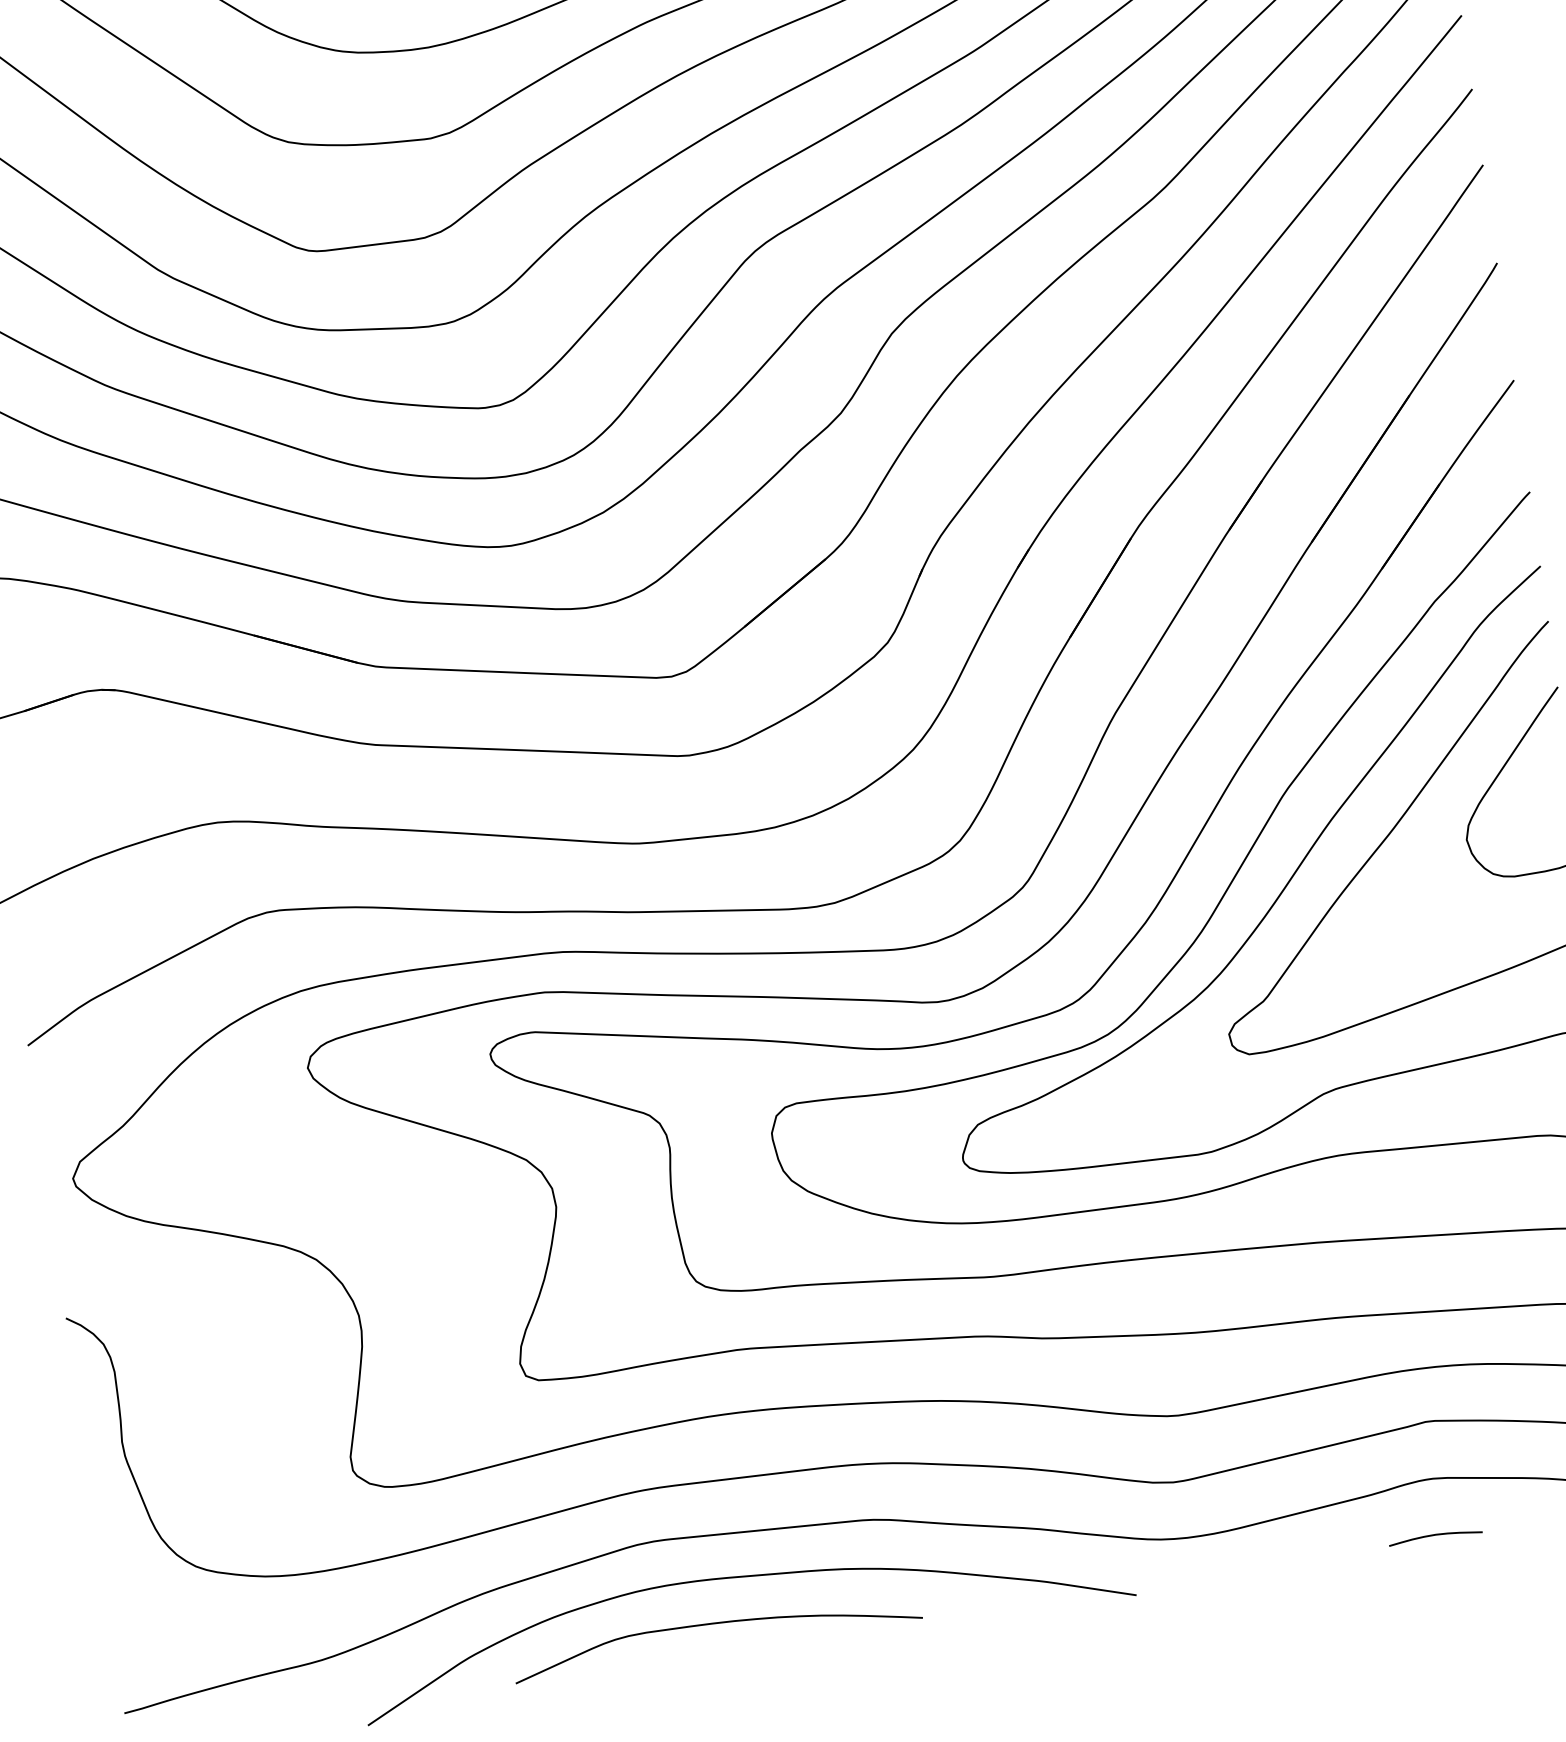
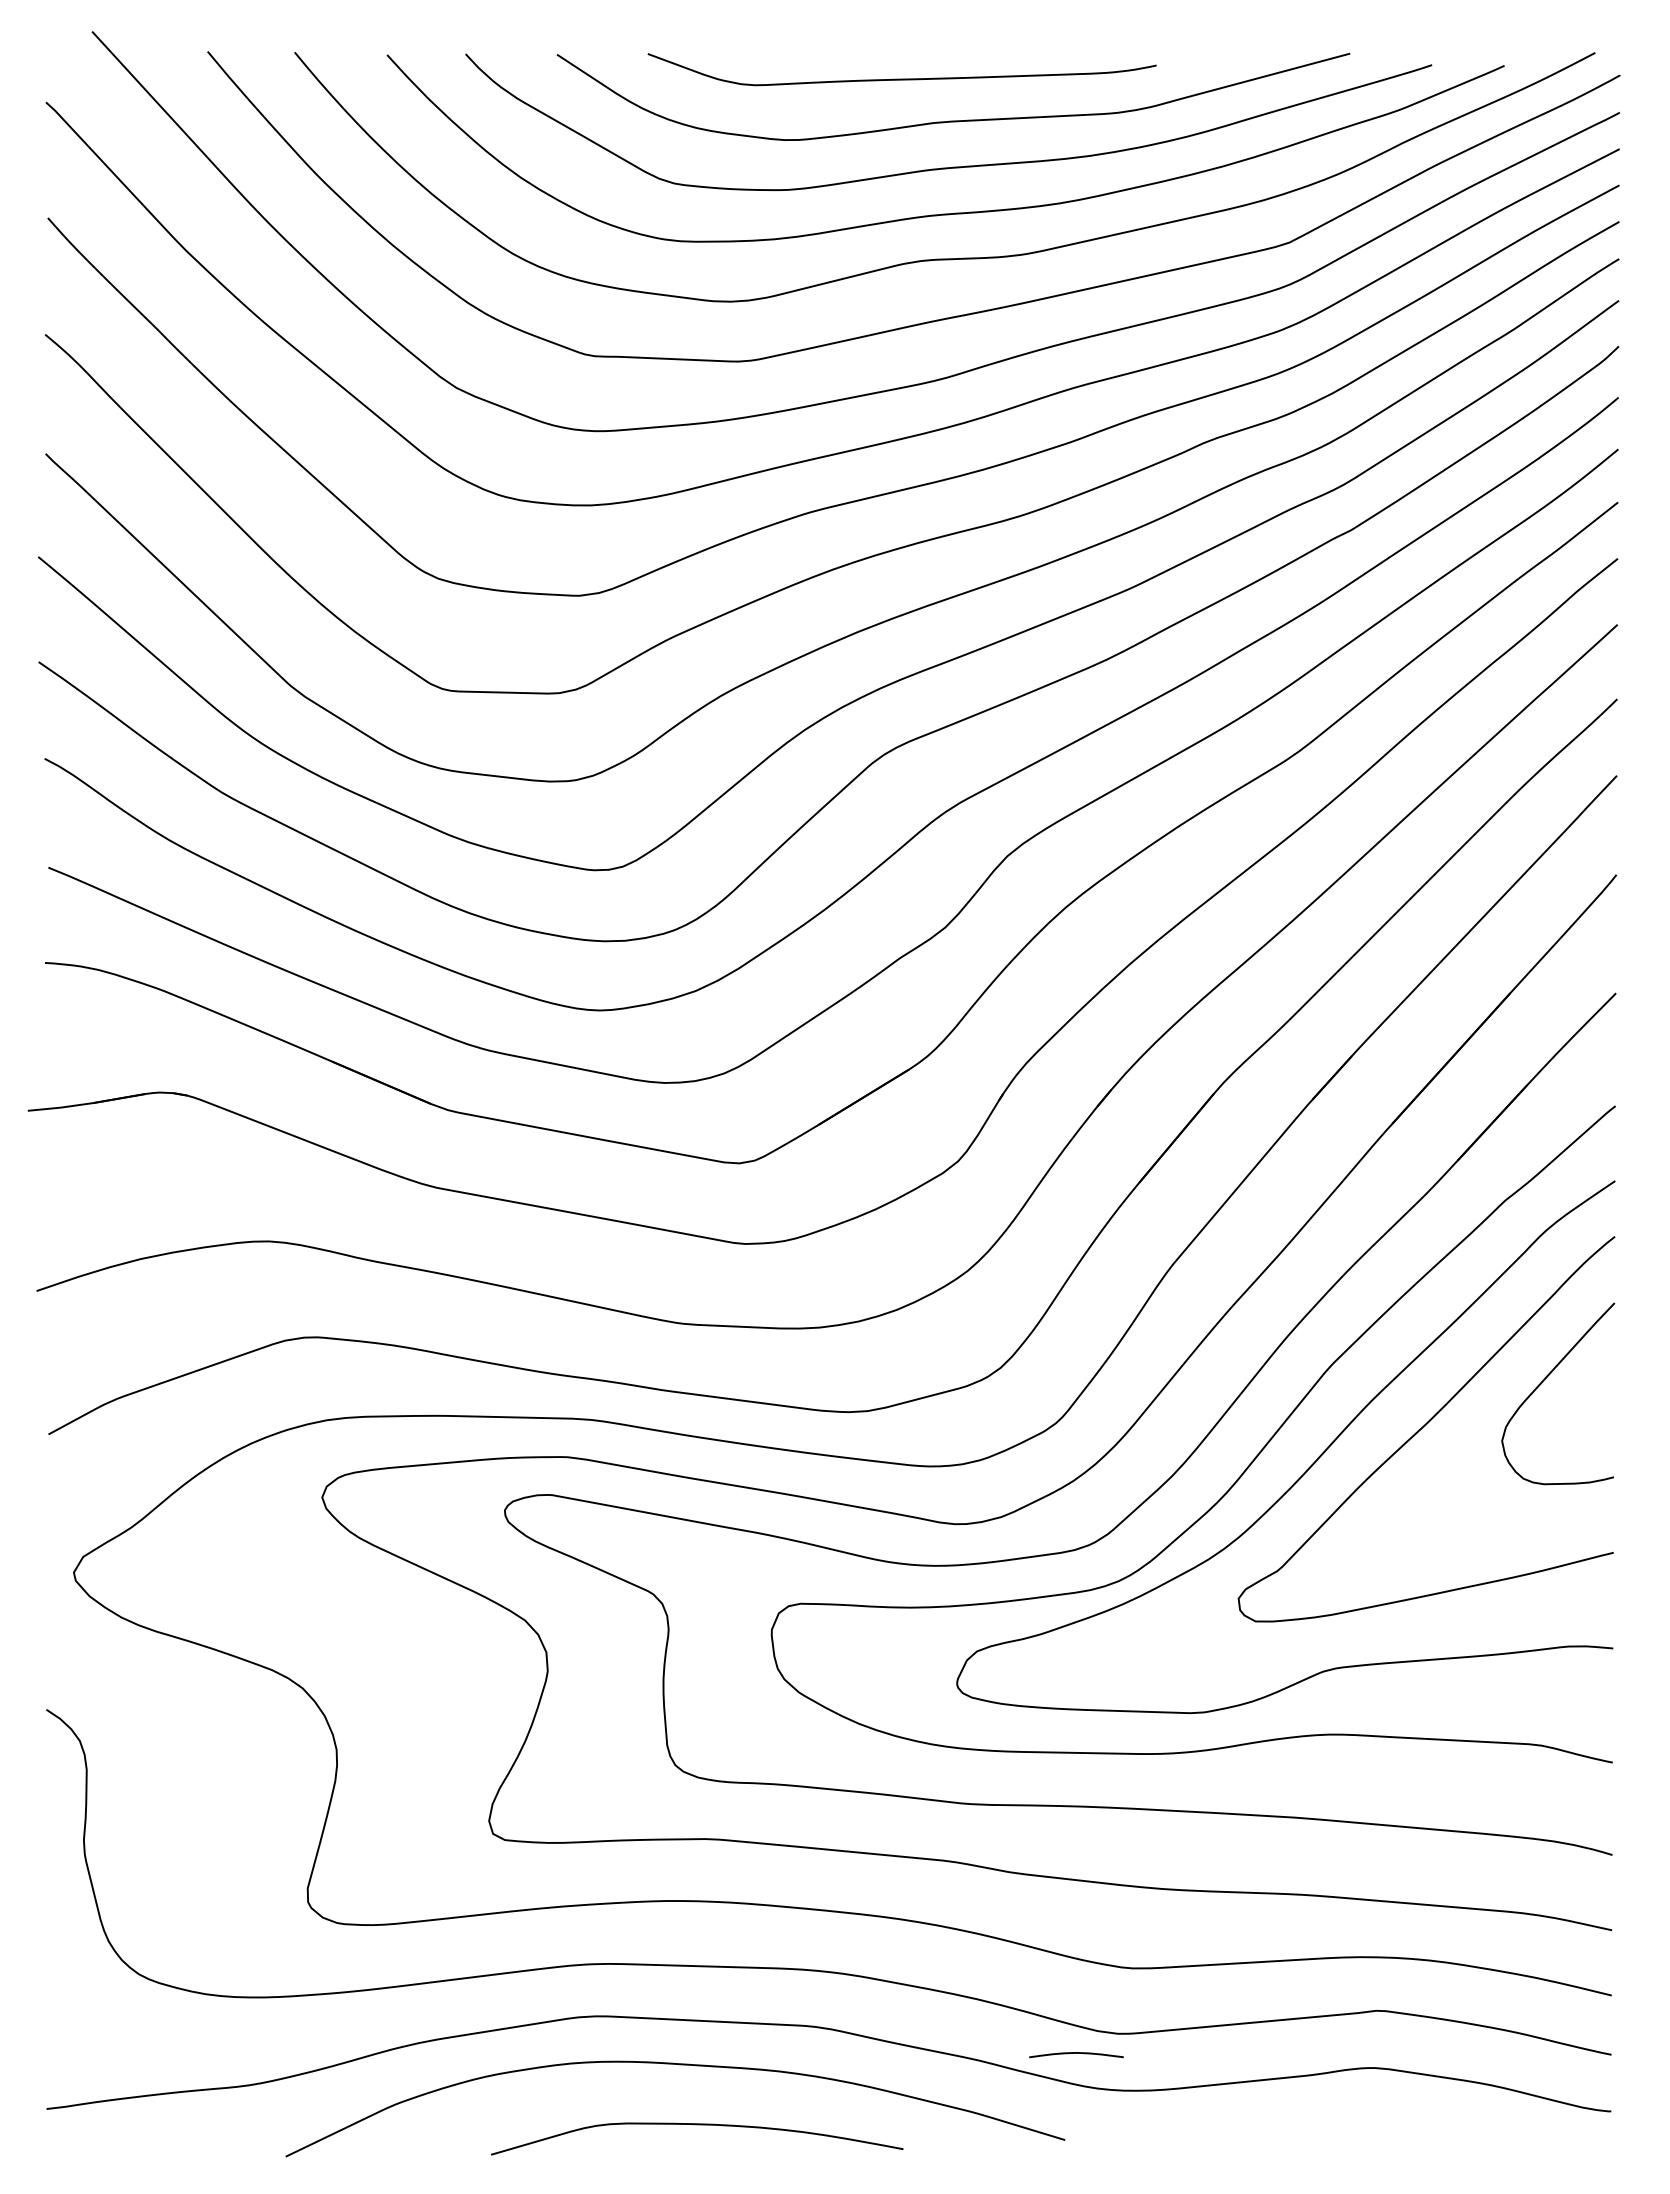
curve: (1435, 1535) -> (1076, 2053), moved
curve: (715, 1624) -> (697, 2125), moved

